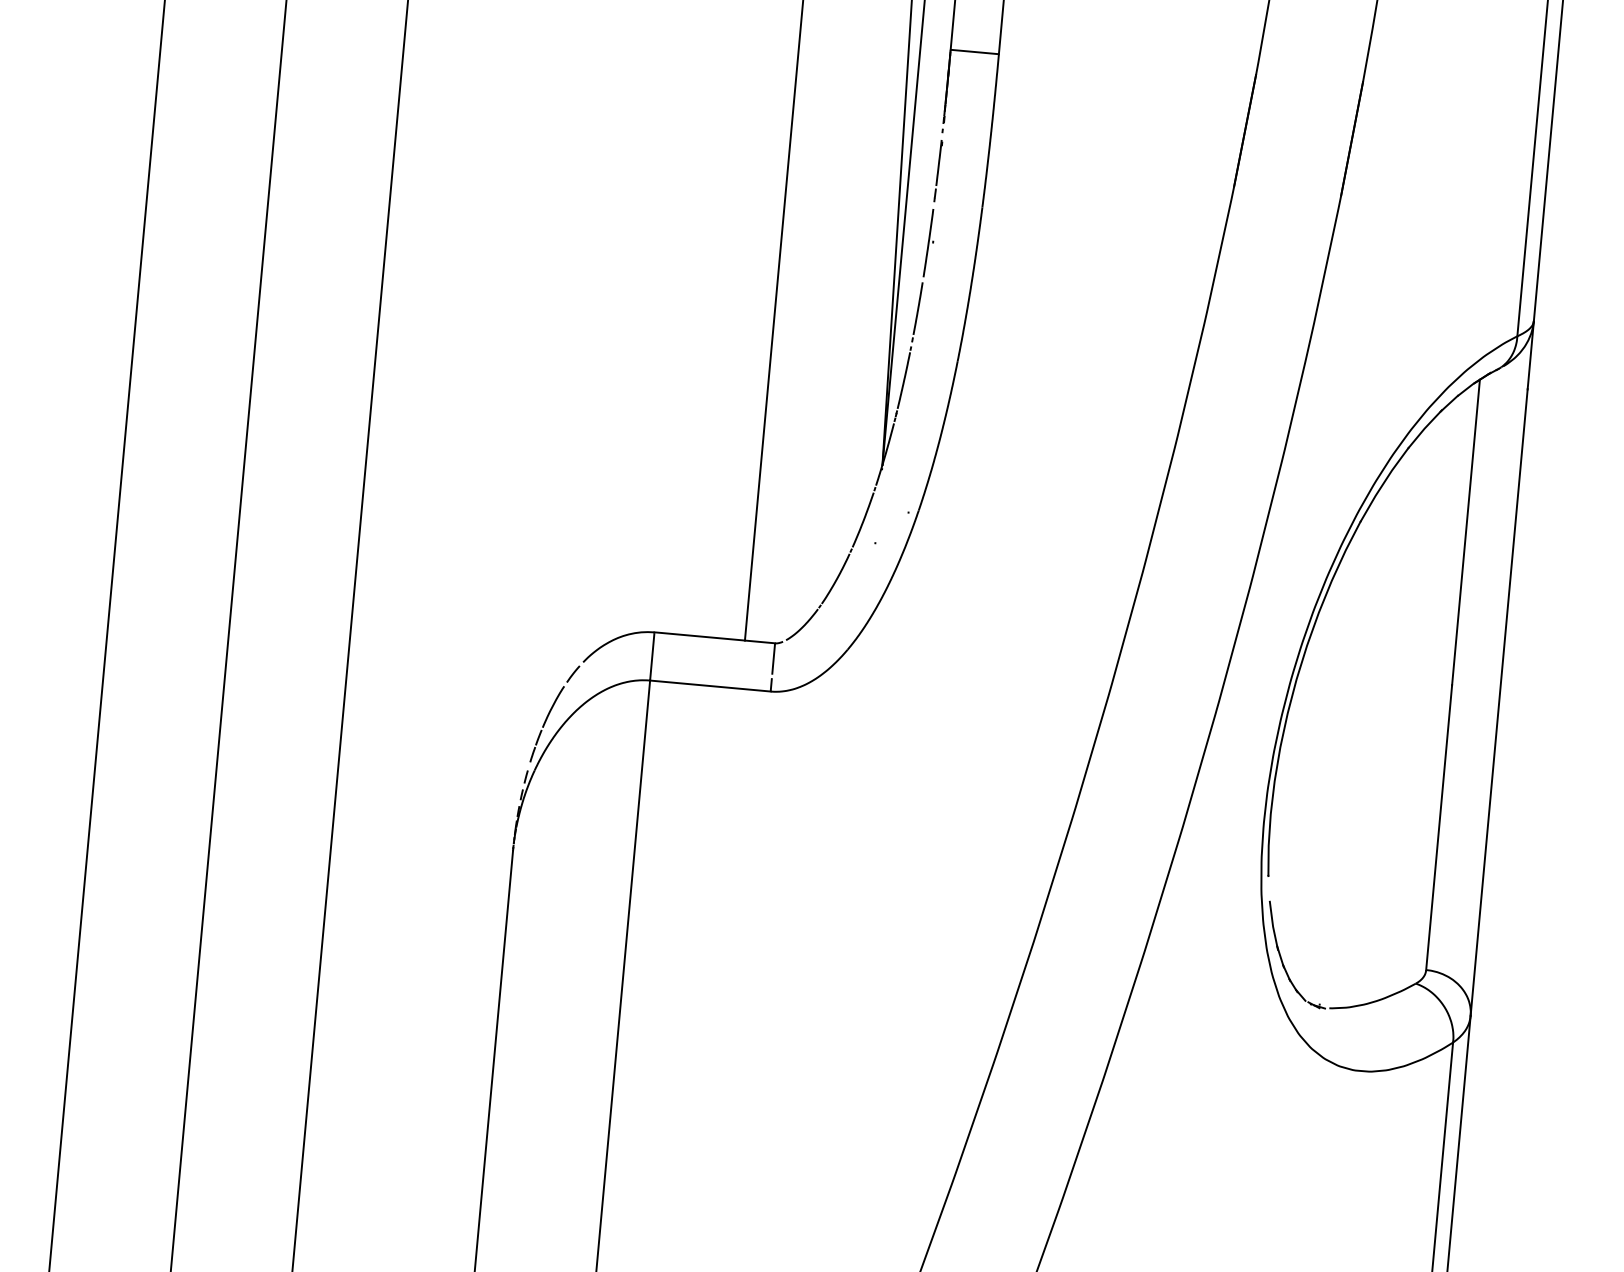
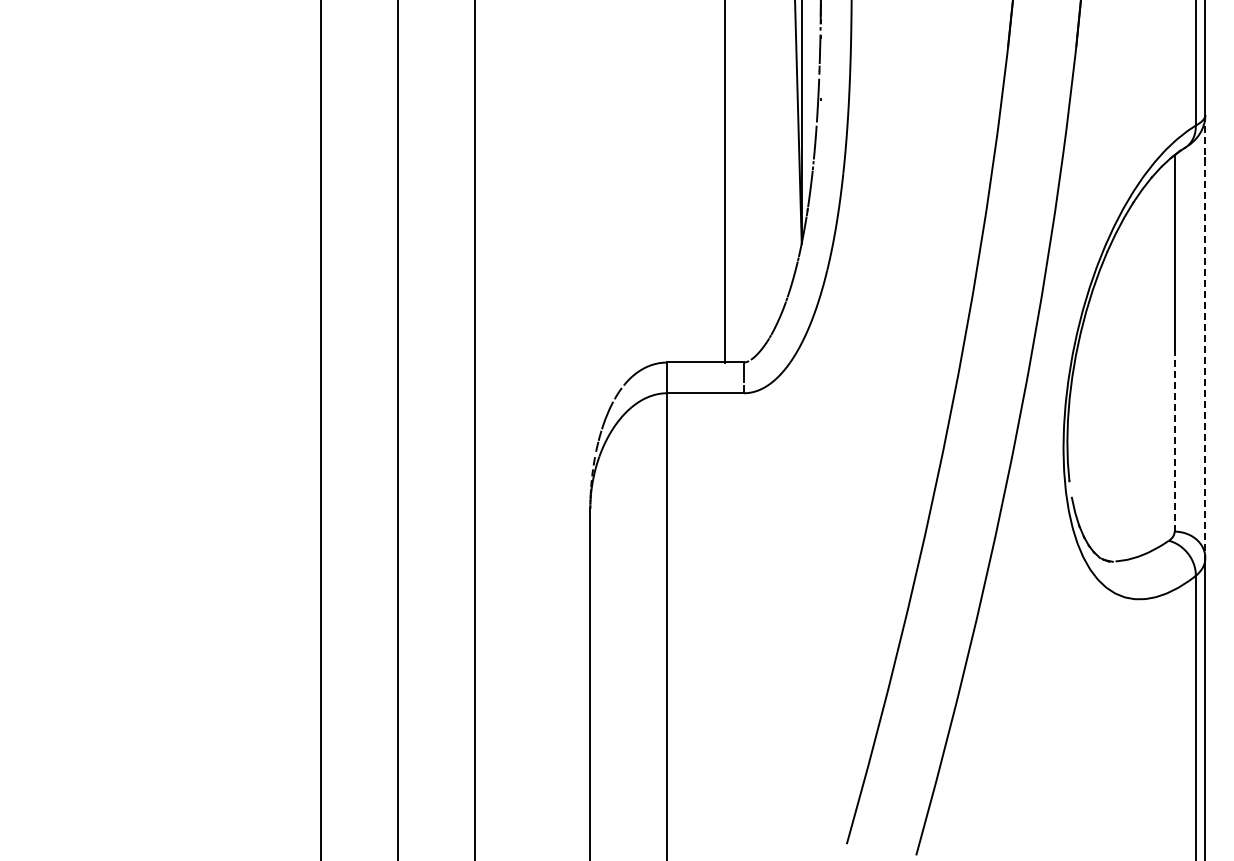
line: (1502, 669) -> (1205, 337), solid -> dashed
line: (1439, 827) -> (1174, 440), solid -> dashed

